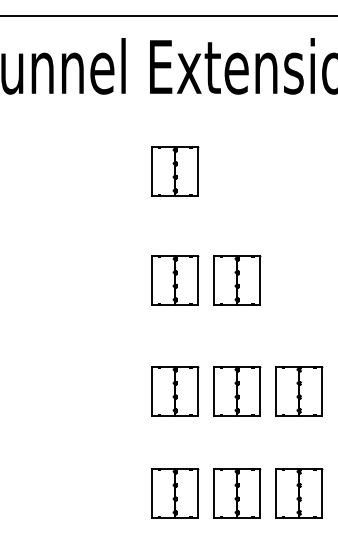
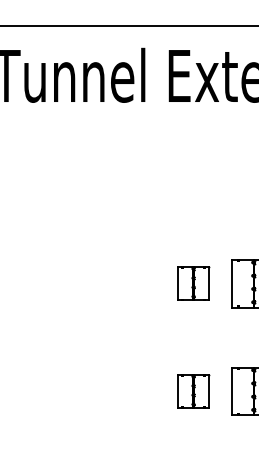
part: (175, 171) -> (193, 177), removed
part: (175, 280) -> (193, 283), size x0.7
part: (175, 391) -> (193, 391), size x0.7

